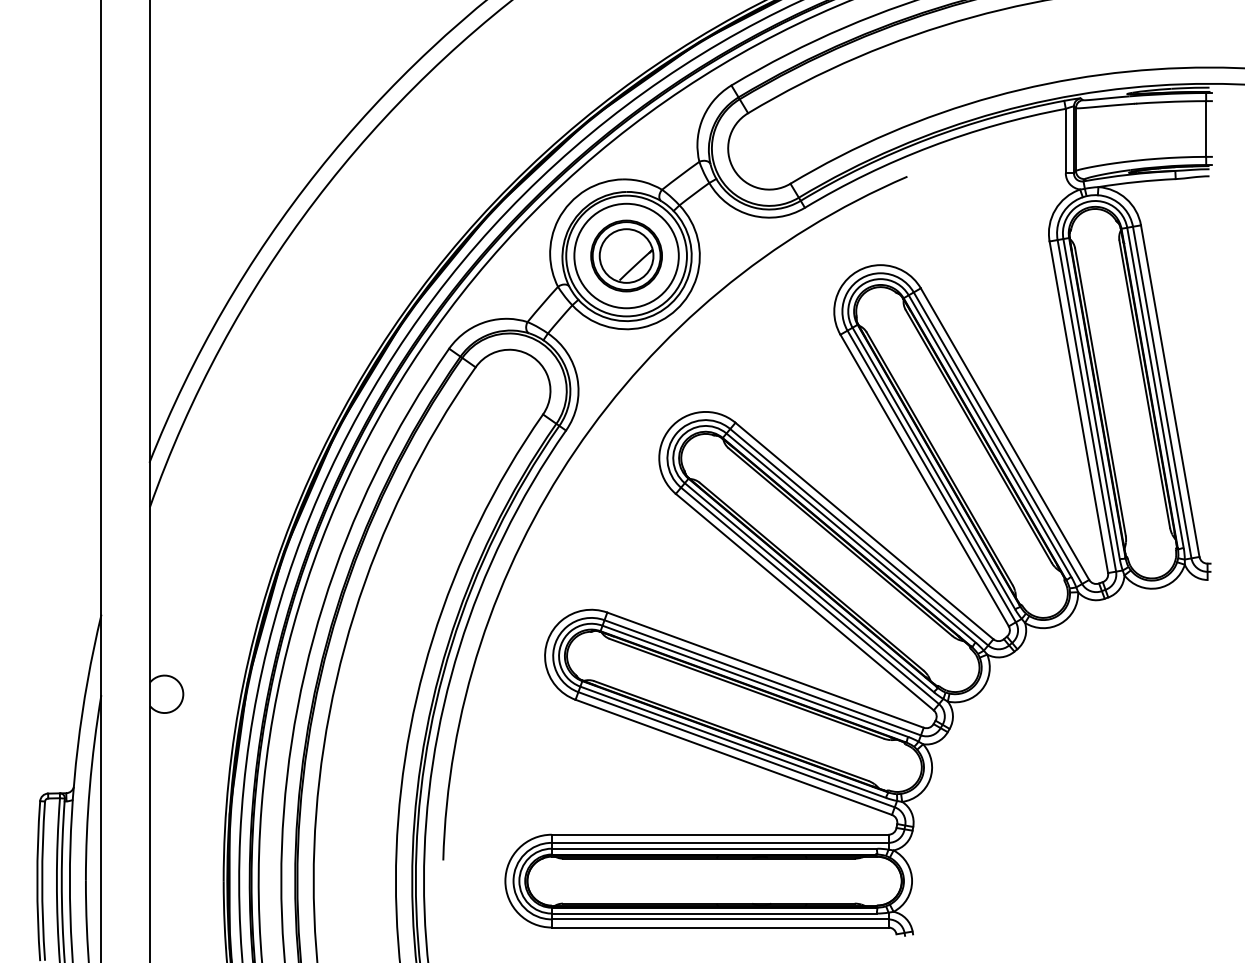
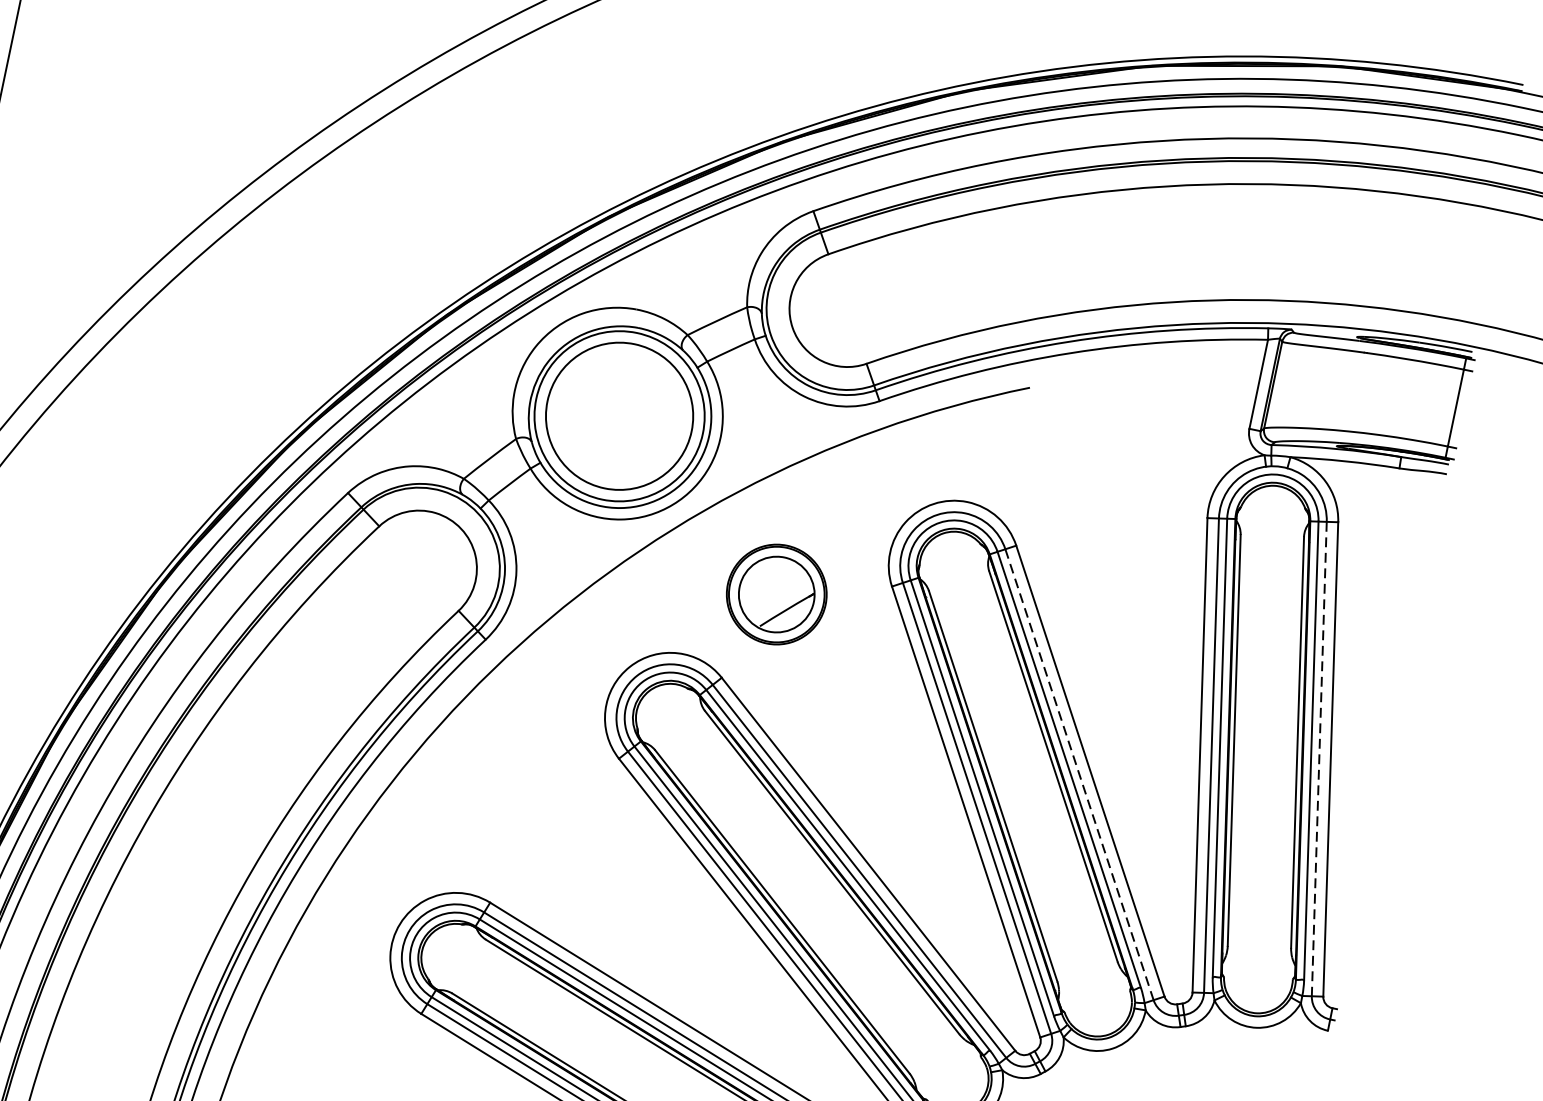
part: (626, 255) -> (776, 593), moved
line: (1162, 393) -> (1319, 760), solid -> dashed
line: (998, 438) -> (1080, 775), solid -> dashed

